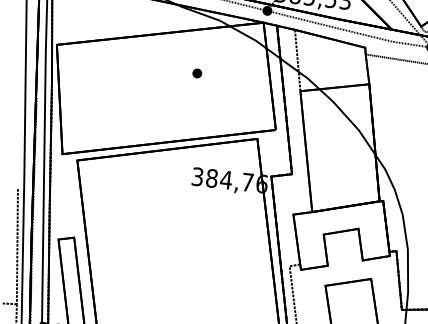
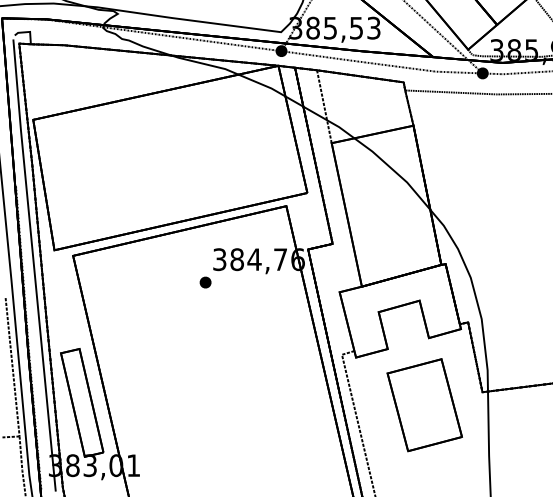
part: (197, 73) -> (205, 282), moved

